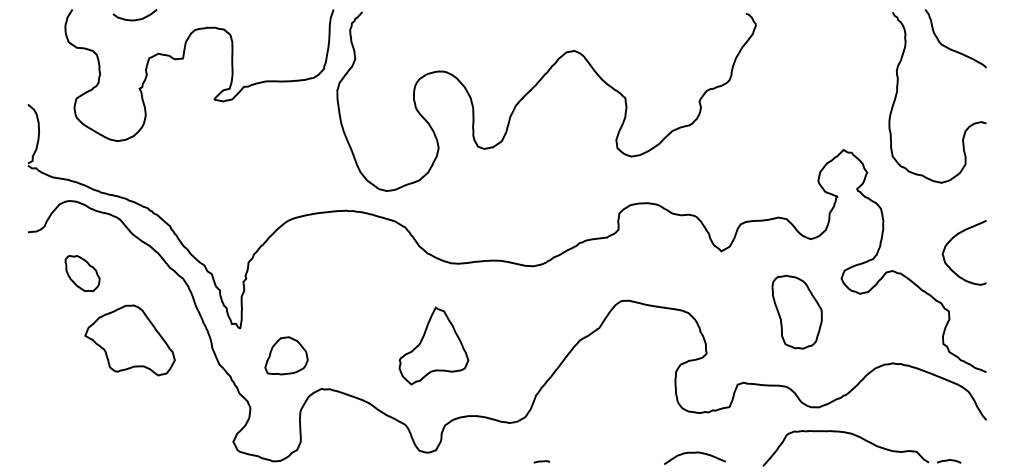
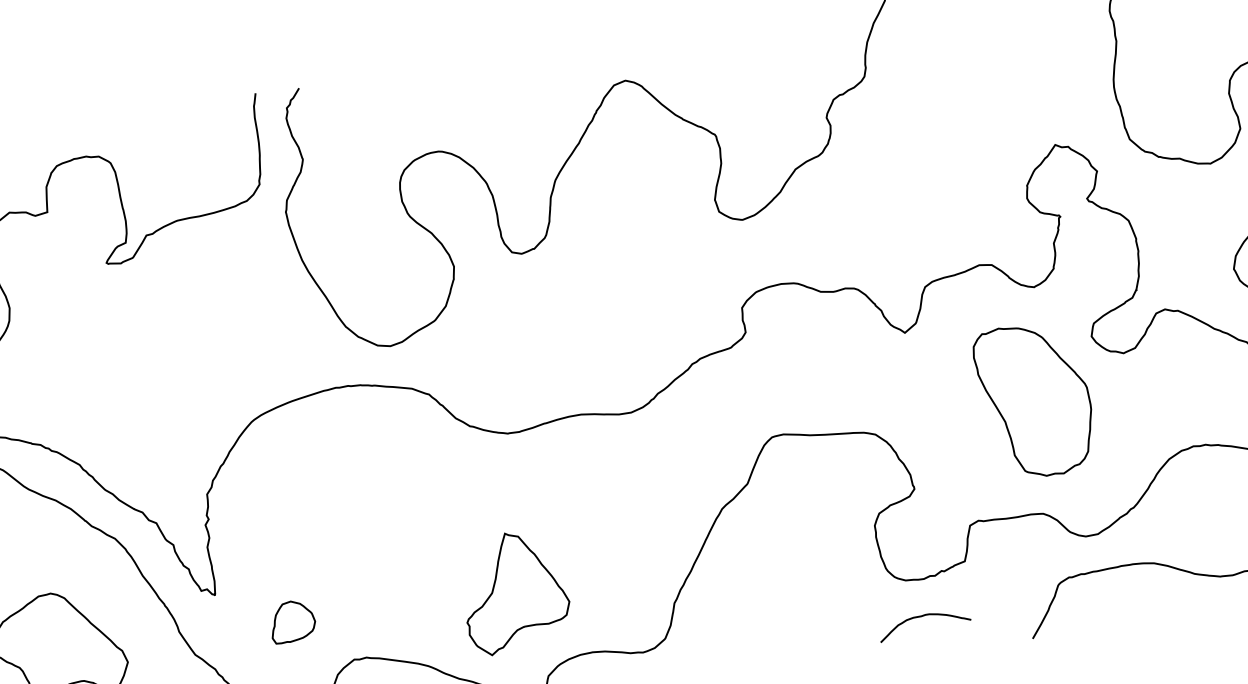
part: (796, 311) -> (1034, 398), size x1.4
part: (433, 345) -> (513, 590), moved
part: (286, 355) -> (291, 620), size x0.7
curve: (694, 453) -> (922, 617), moved

